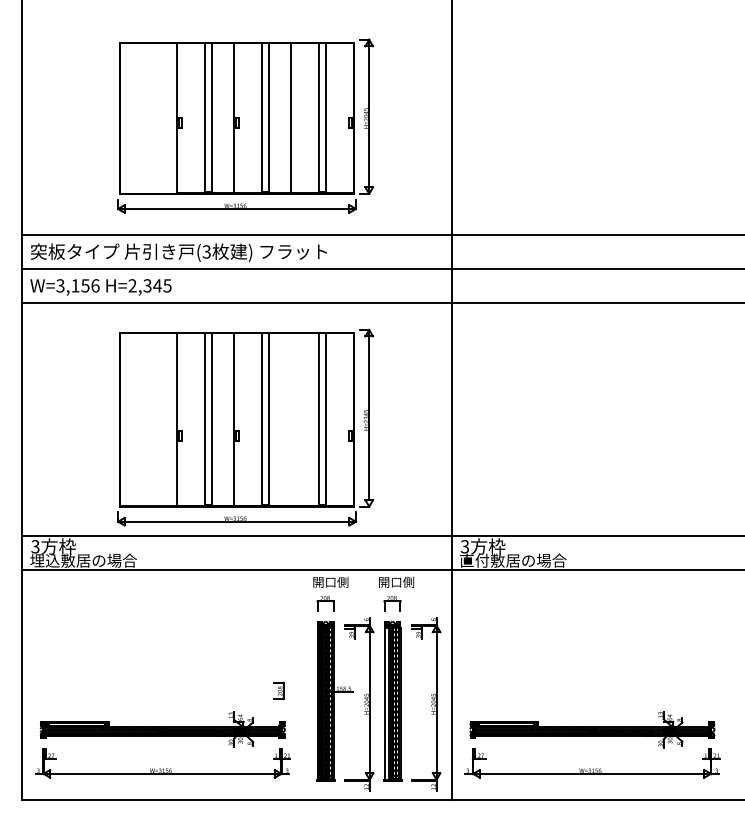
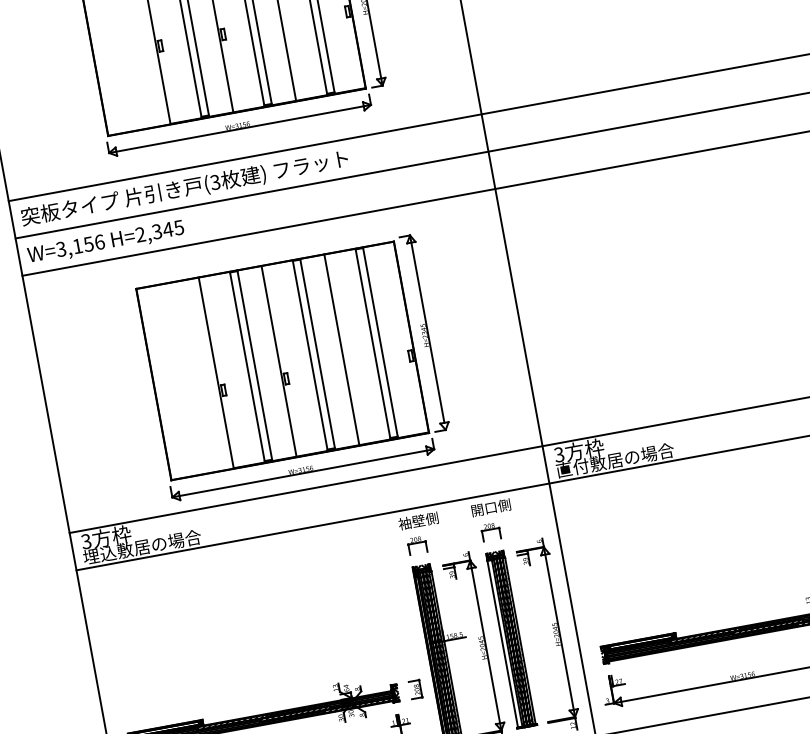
line: (290, 419) -> (341, 349), added
text: (324, 581) -> (411, 521), 開口側 -> 袖壁側
part: (278, 690) -> (415, 689), moved

